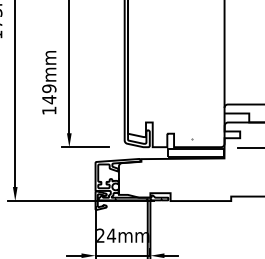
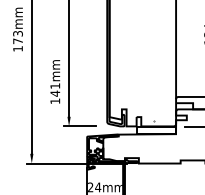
text: (49, 89) -> (55, 86), 149mm -> 141mm

